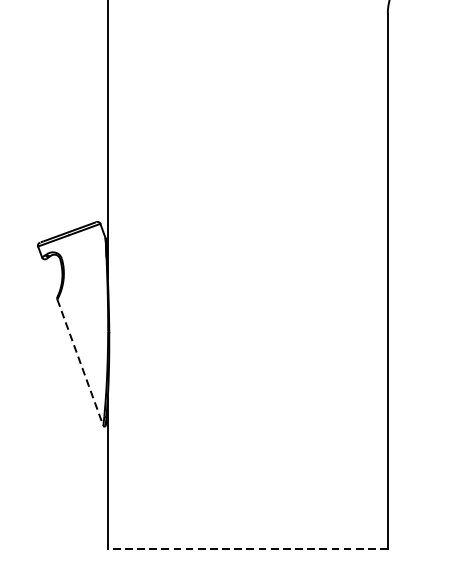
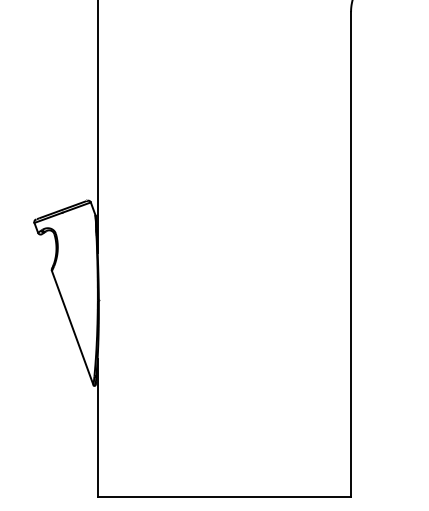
line: (80, 363) -> (72, 328), dashed -> solid
line: (248, 548) -> (224, 496), dashed -> solid

